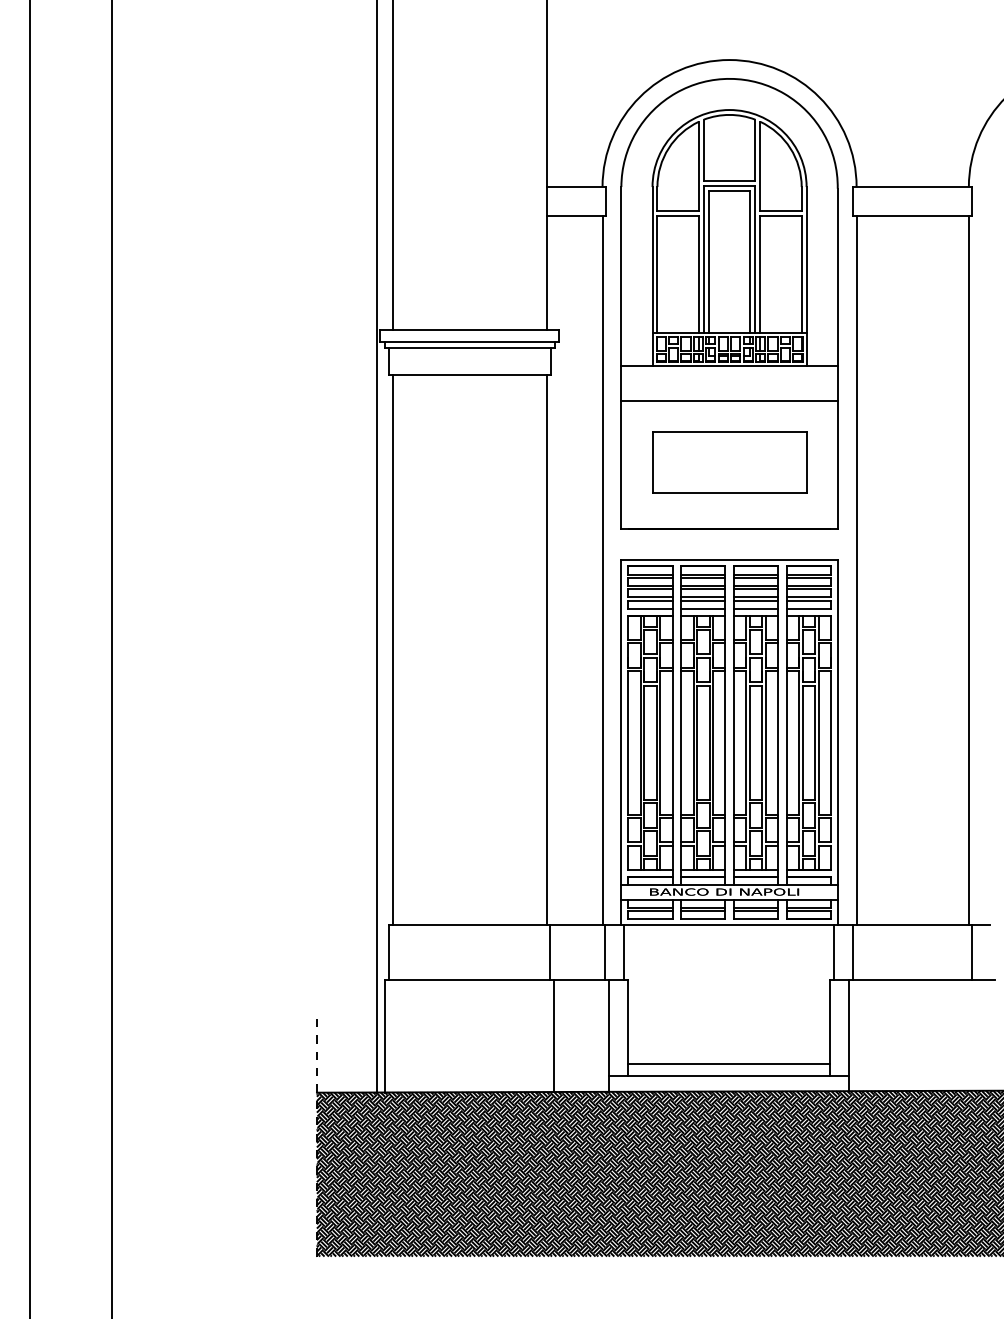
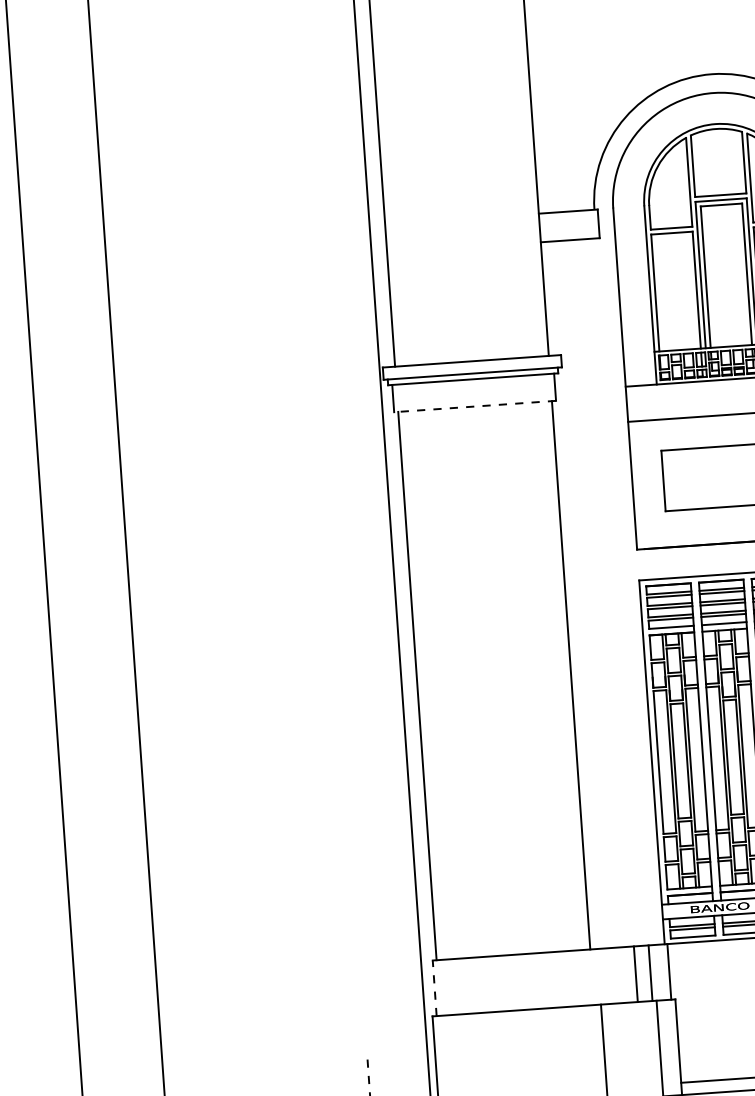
line: (469, 374) -> (474, 406), solid -> dashed
line: (602, 569) -> (621, 591), removed
line: (388, 952) -> (434, 988), solid -> dashed
line: (549, 952) -> (635, 974), moved

